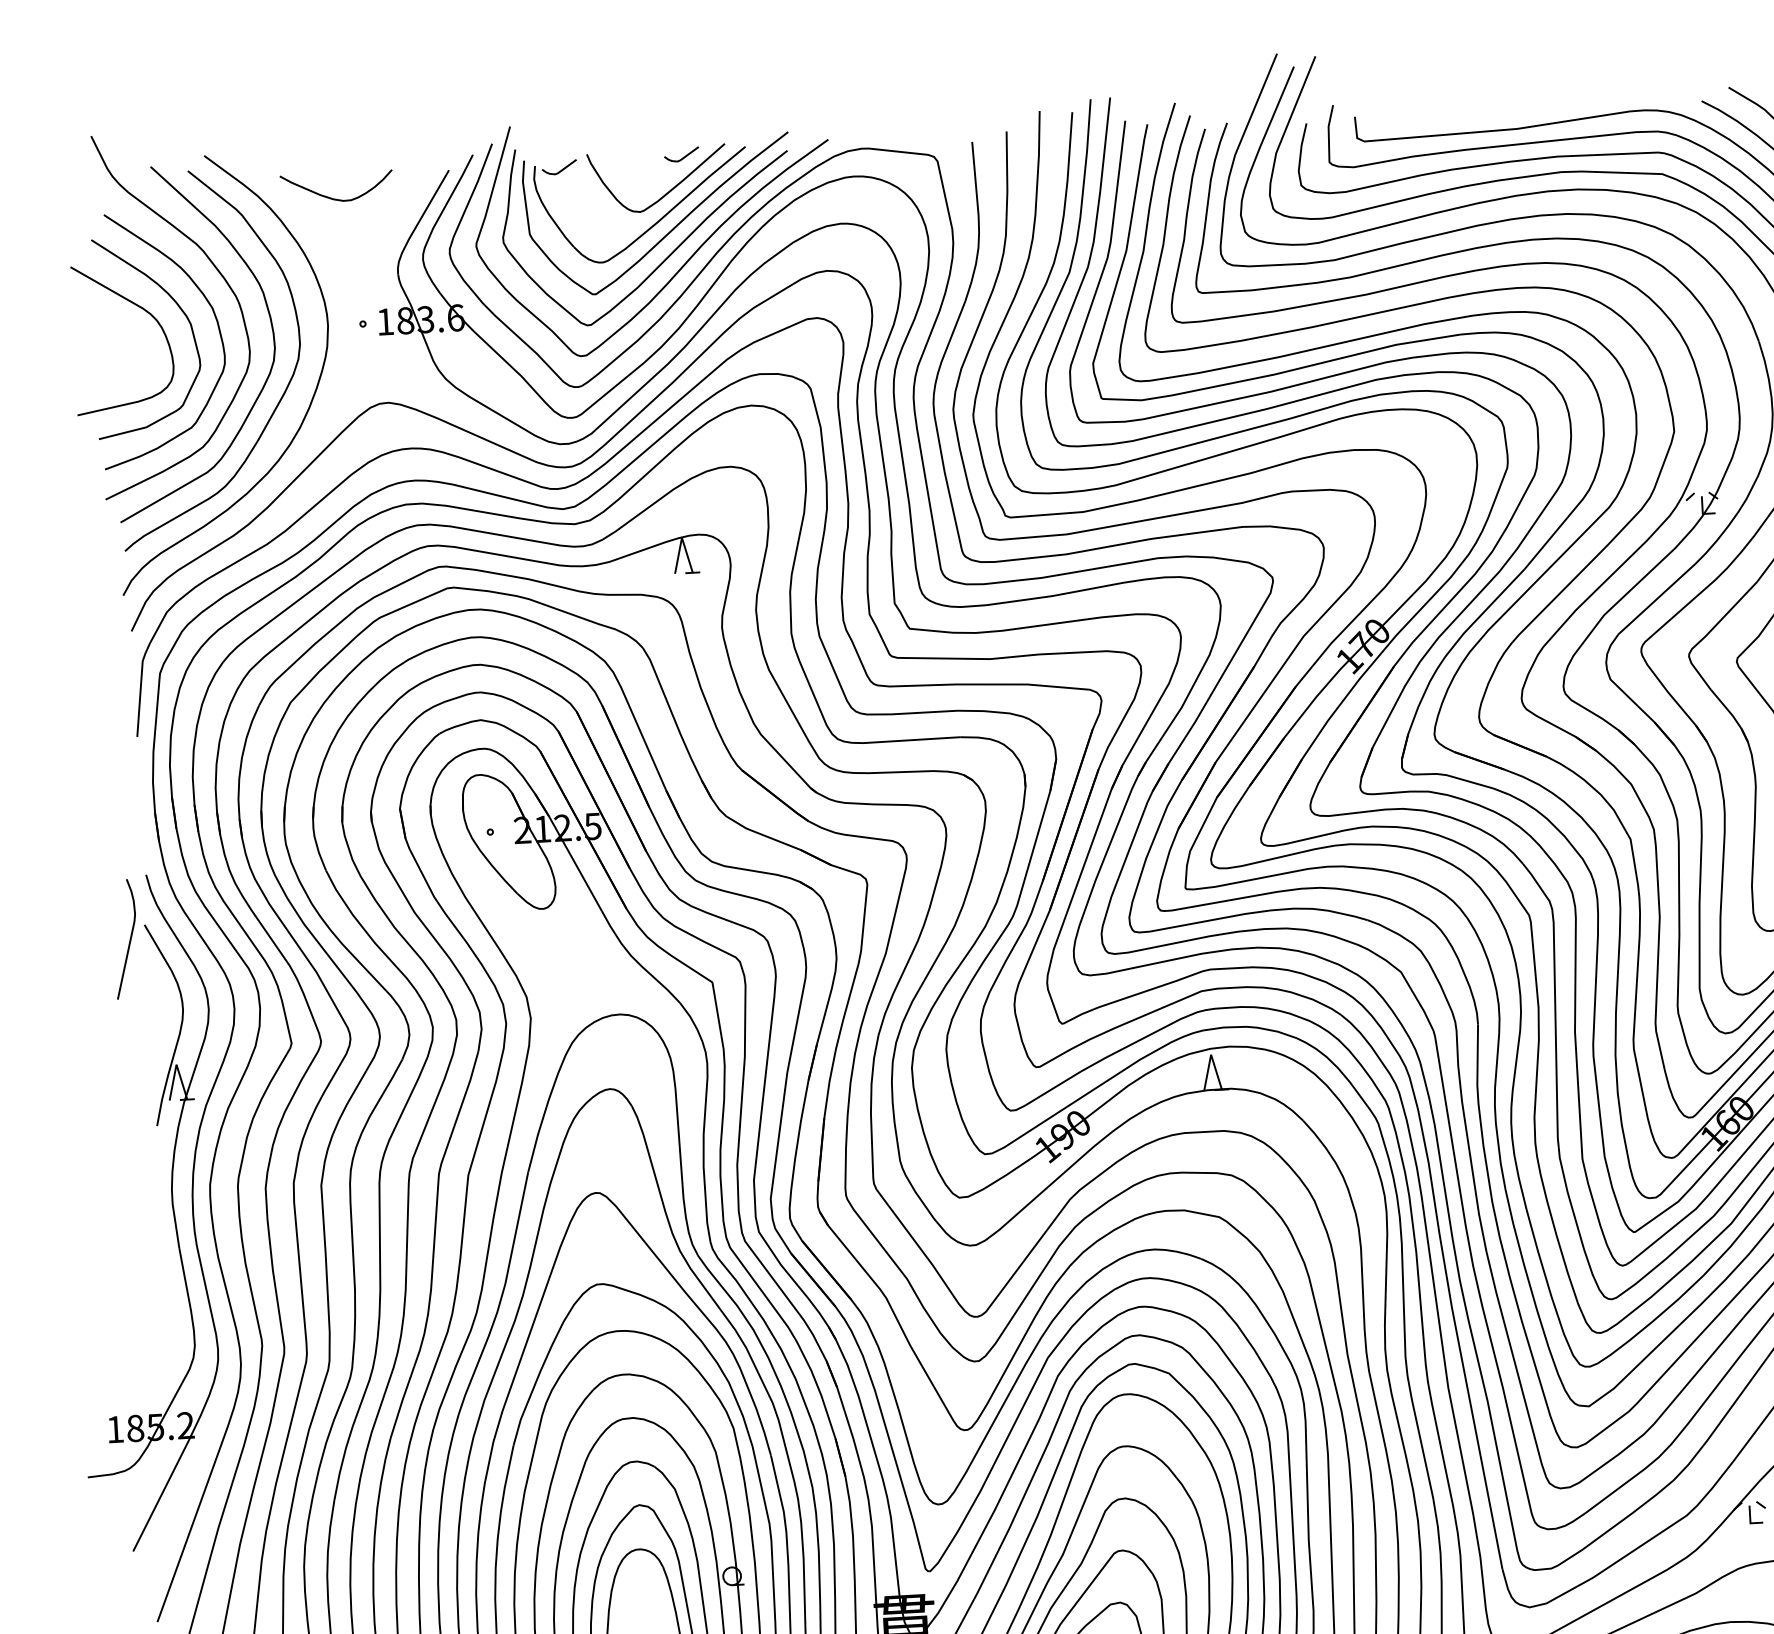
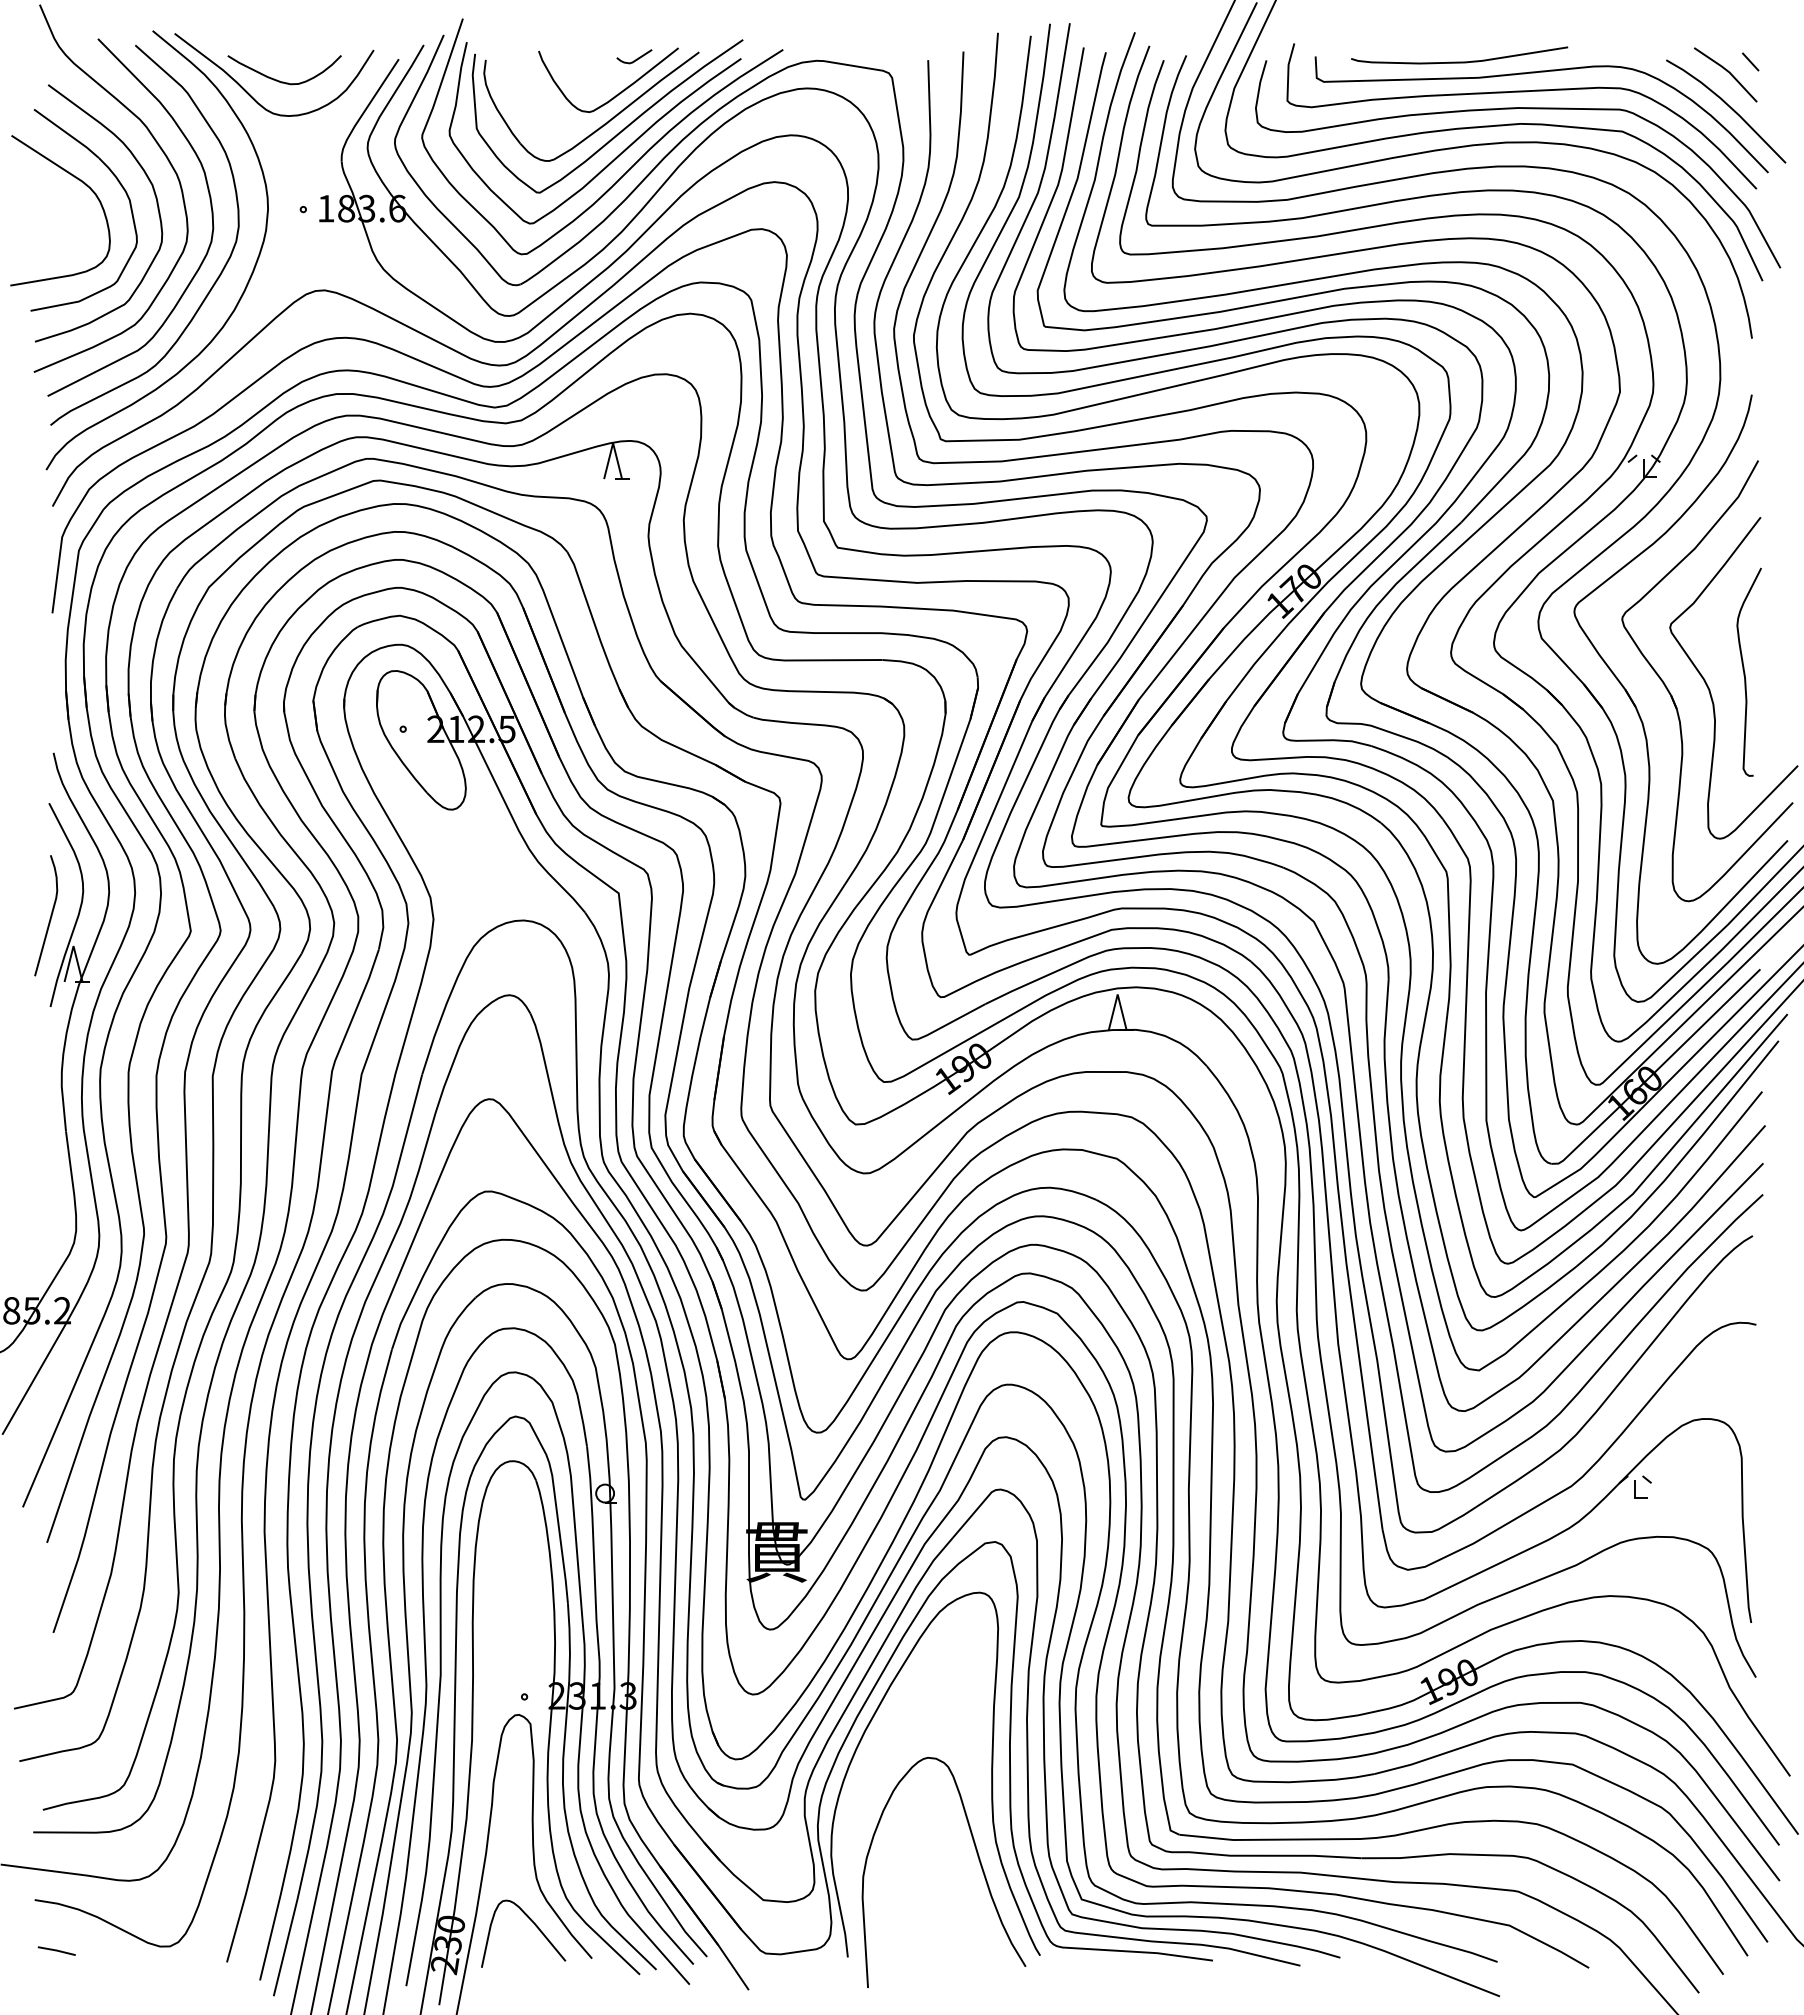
curve: (1497, 113) -> (1459, 61), added
curve: (561, 169) -> (512, 64), removed
curve: (306, 215) -> (252, 96), added
curve: (129, 938) -> (50, 915), moved

